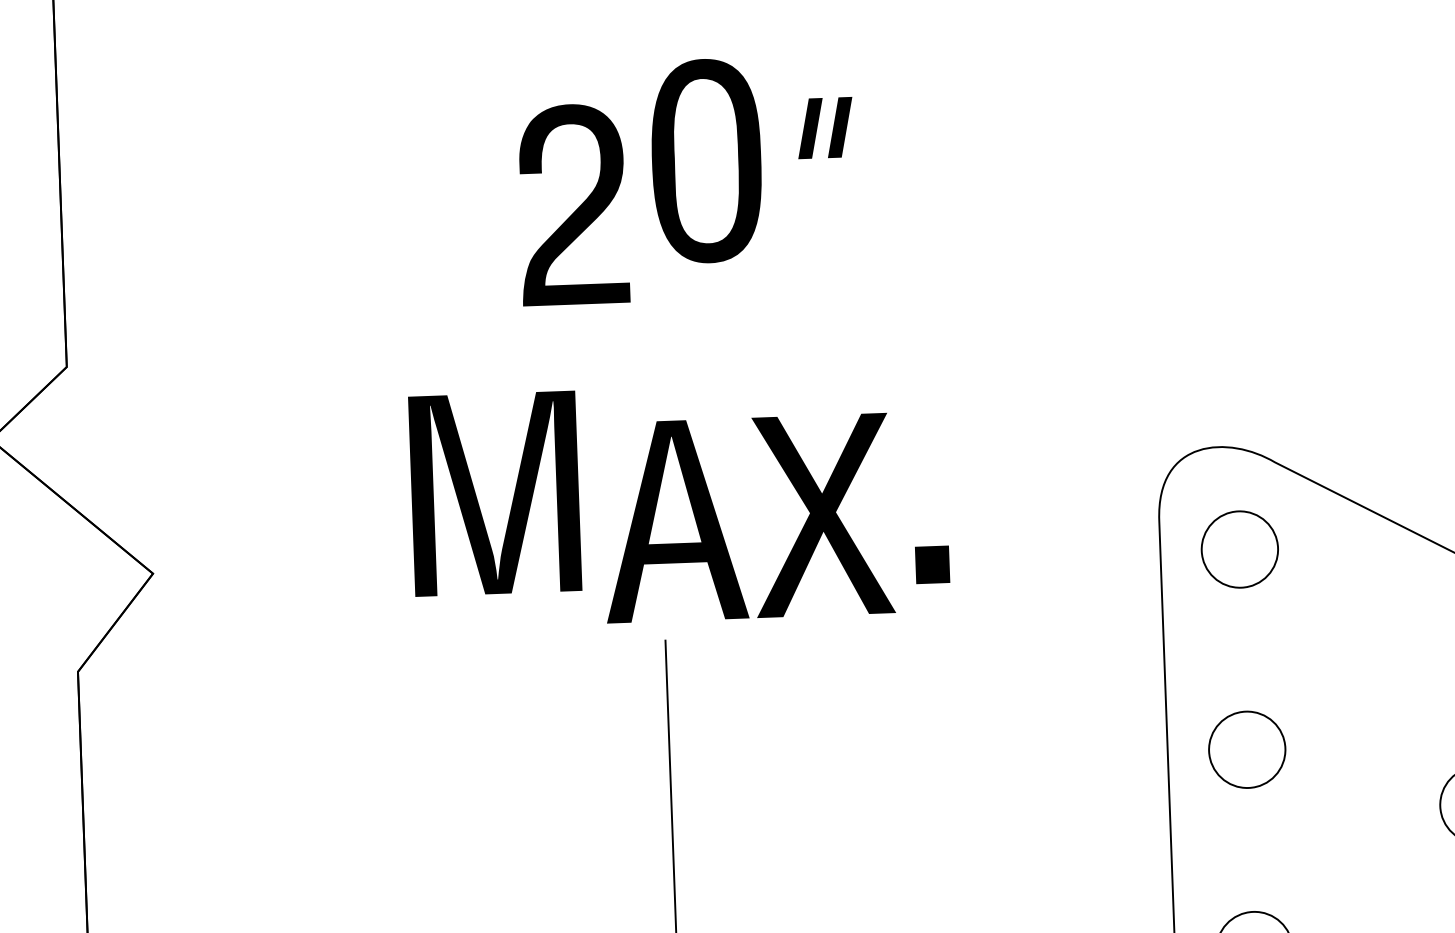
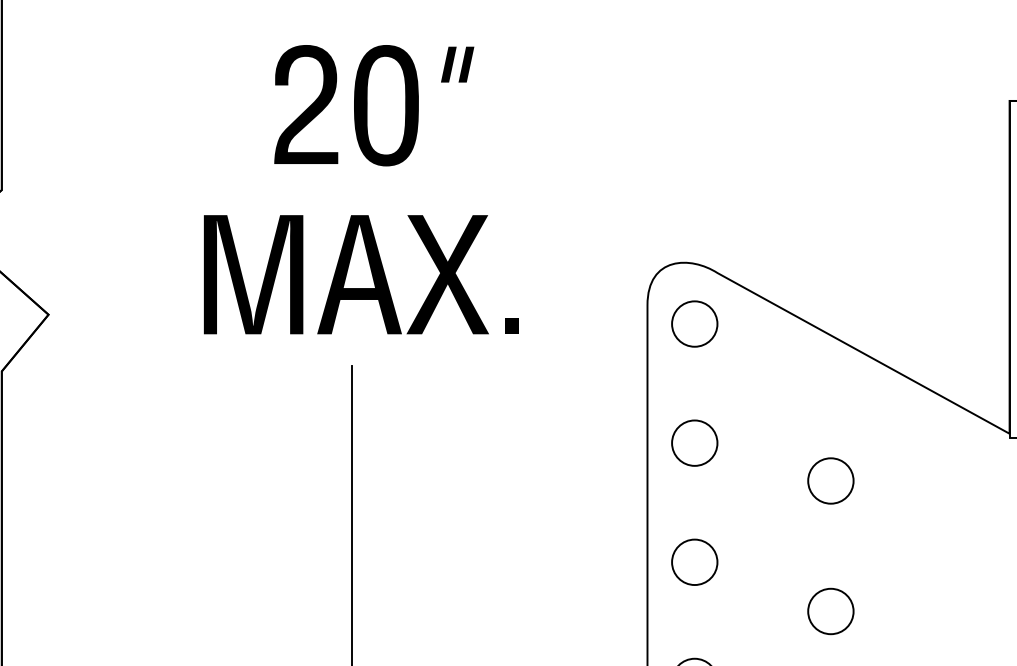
part: (706, 160) -> (386, 105), moved
part: (720, 525) -> (386, 278), moved
part: (931, 563) -> (511, 325), size x0.71

